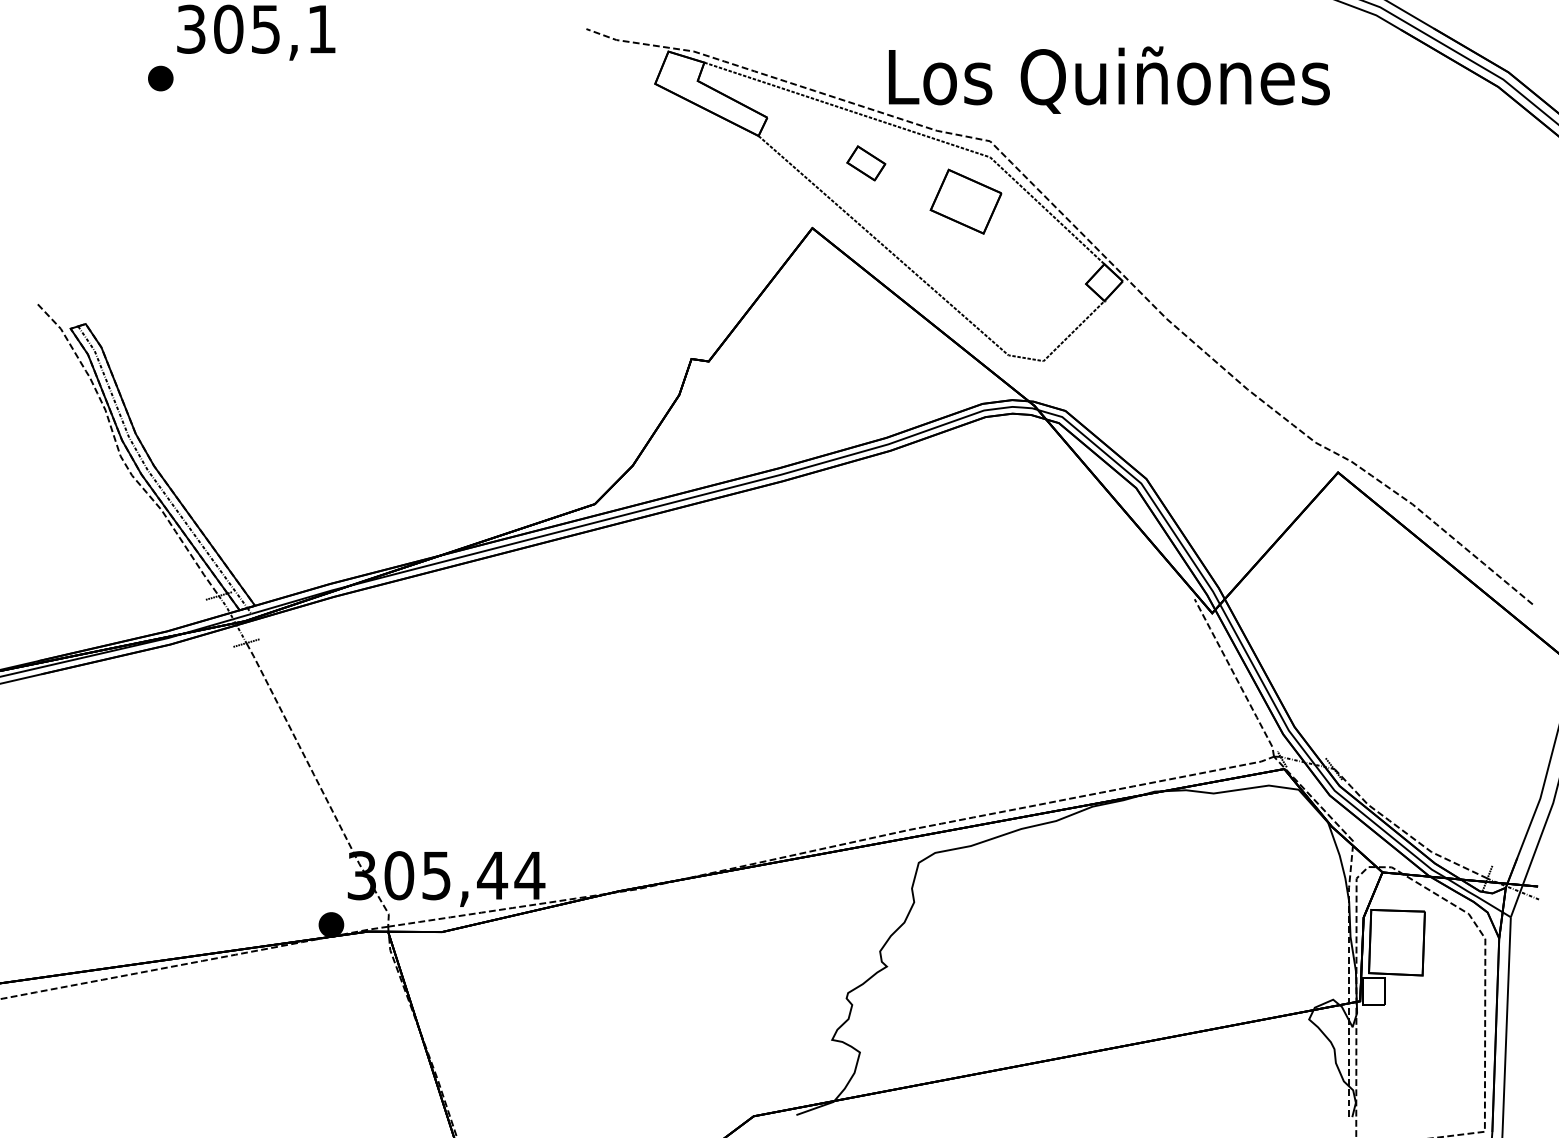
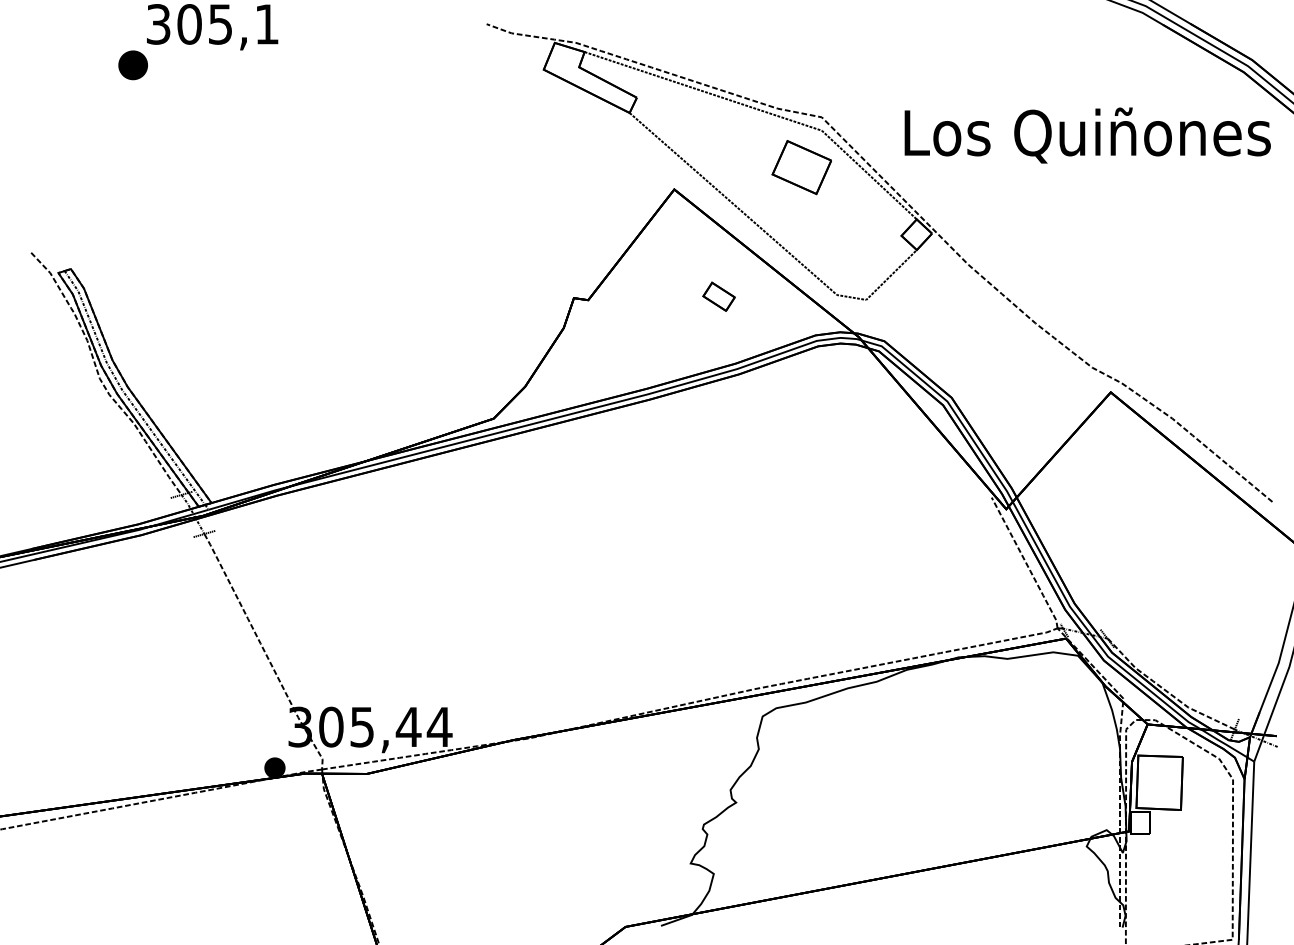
part: (160, 78) -> (133, 65), size x1.4
text: (1109, 79) -> (1087, 134), moved
part: (866, 163) -> (719, 296), moved

